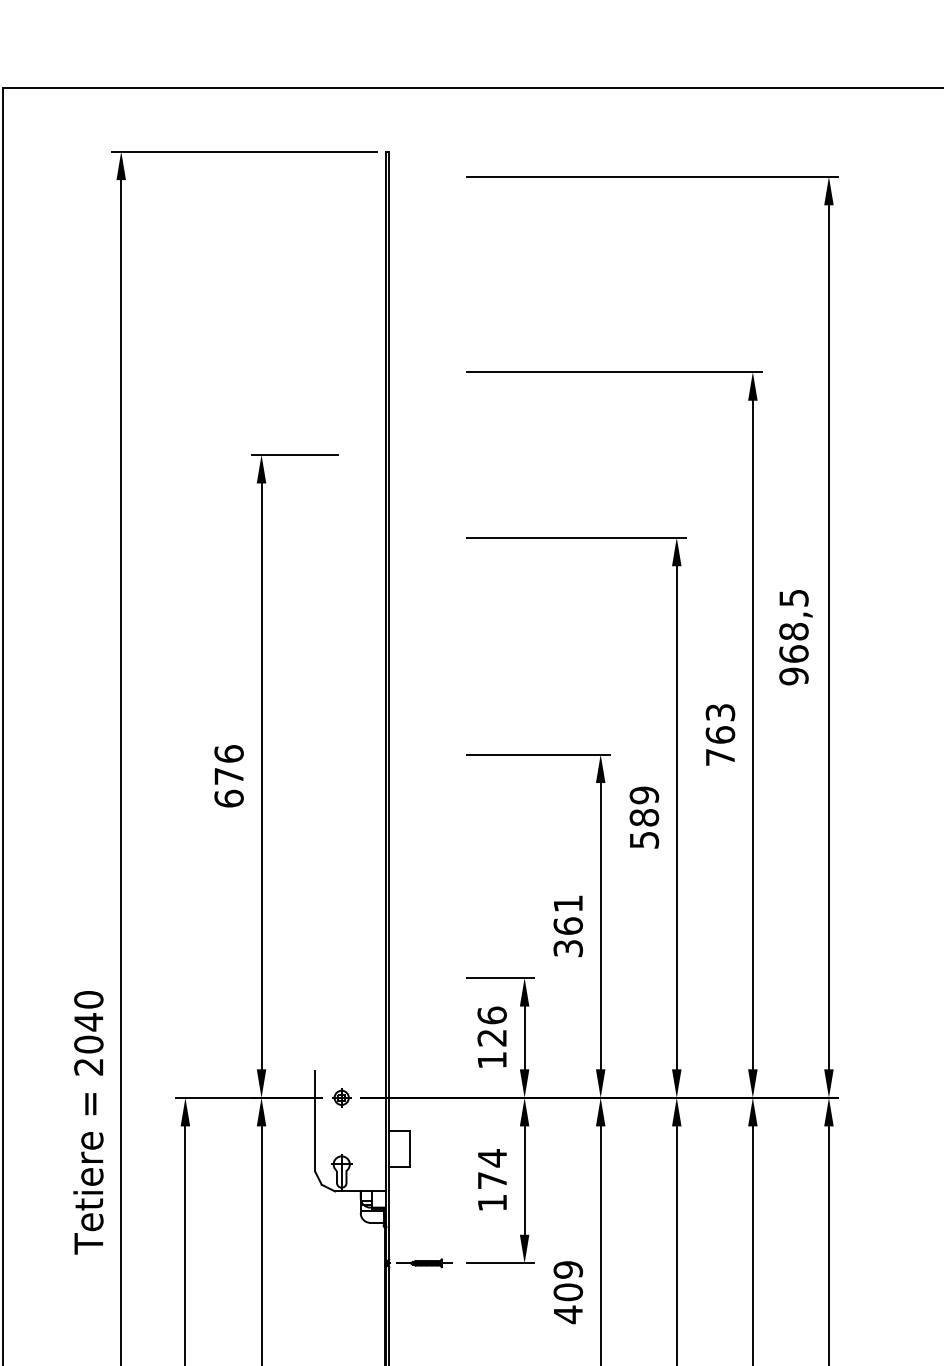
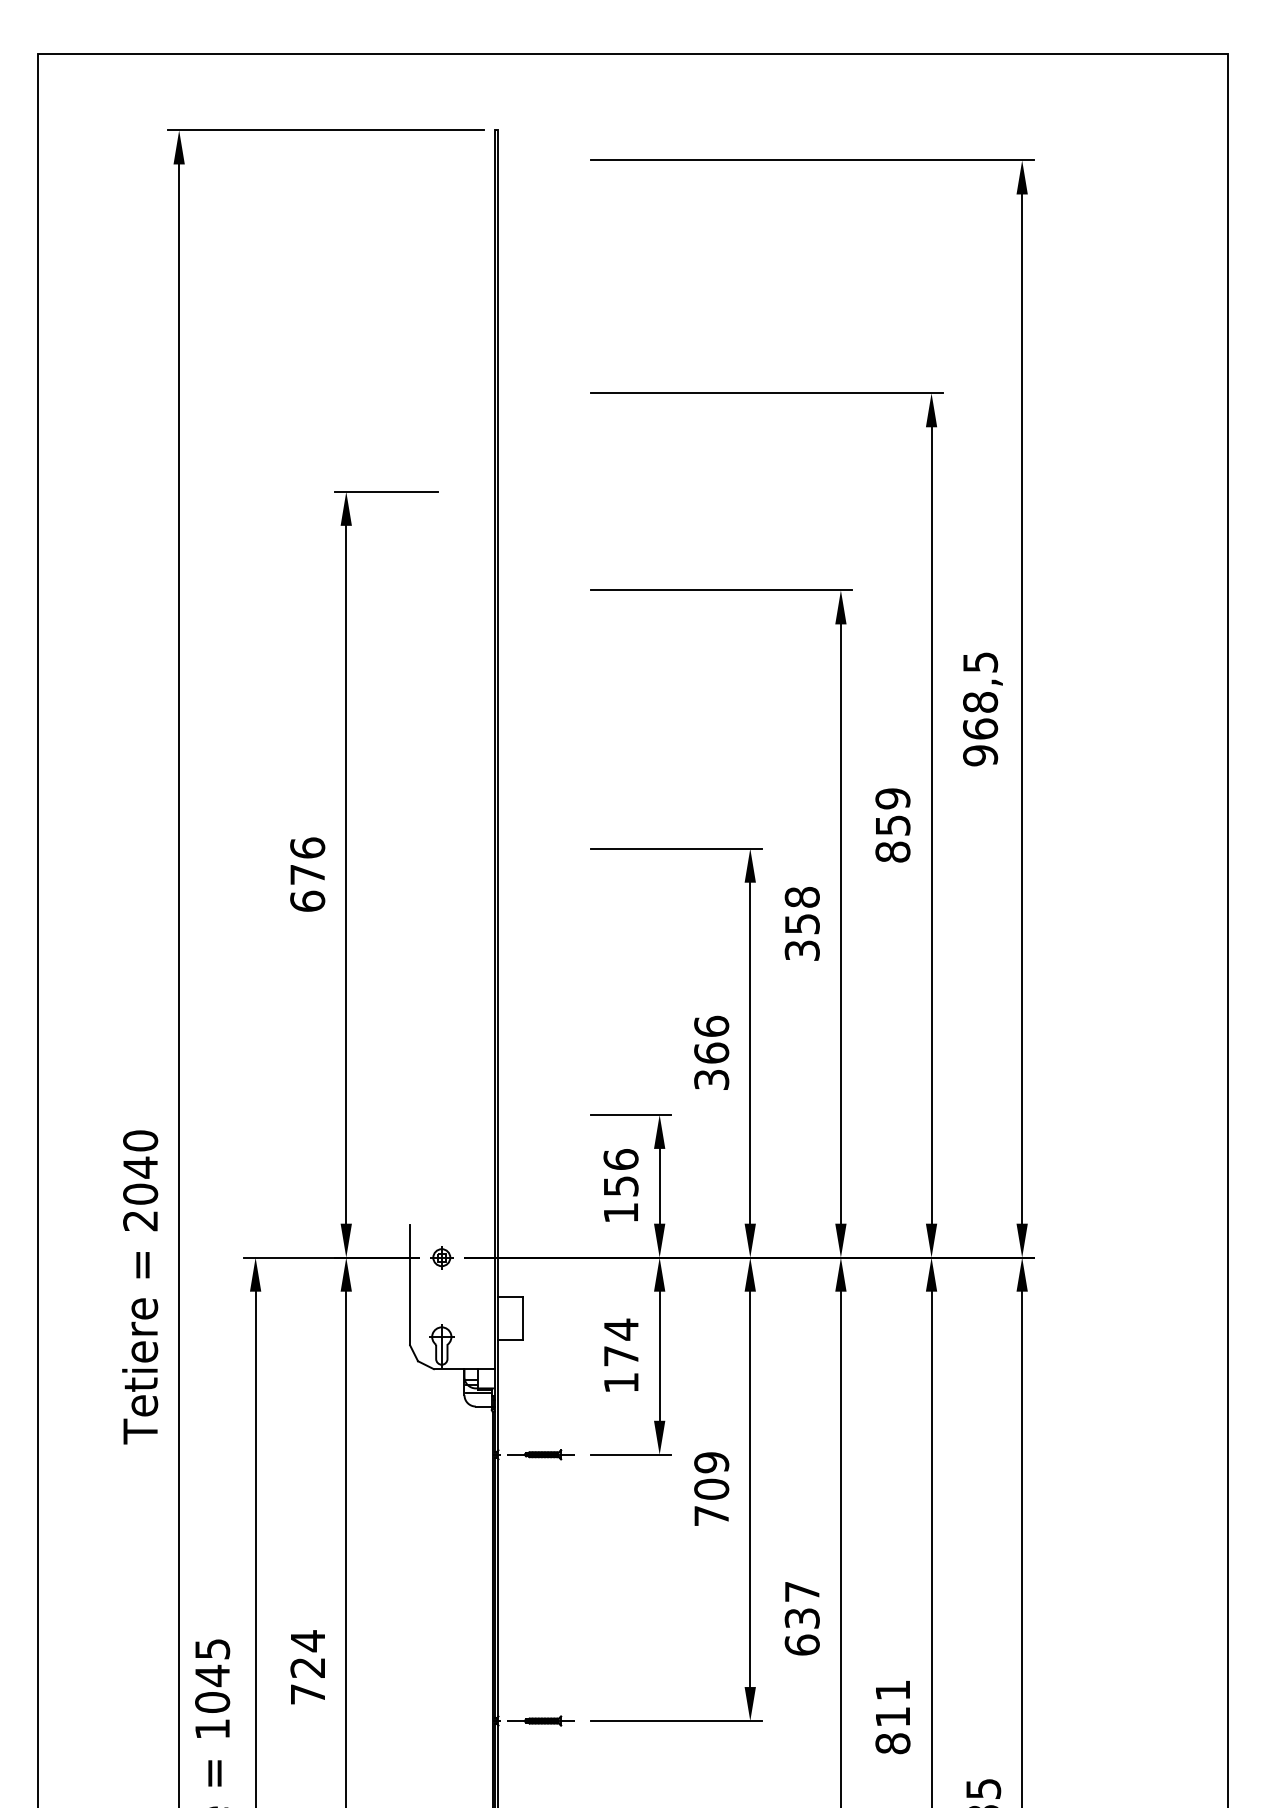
text: (720, 735) -> (892, 825), 763 -> 859
text: (643, 817) -> (801, 923), 589 -> 358
text: (568, 902) -> (711, 1025), 361 -> 366
text: (491, 1038) -> (620, 1186), 126 -> 156
text: (568, 1315) -> (711, 1516), 409 -> 709

